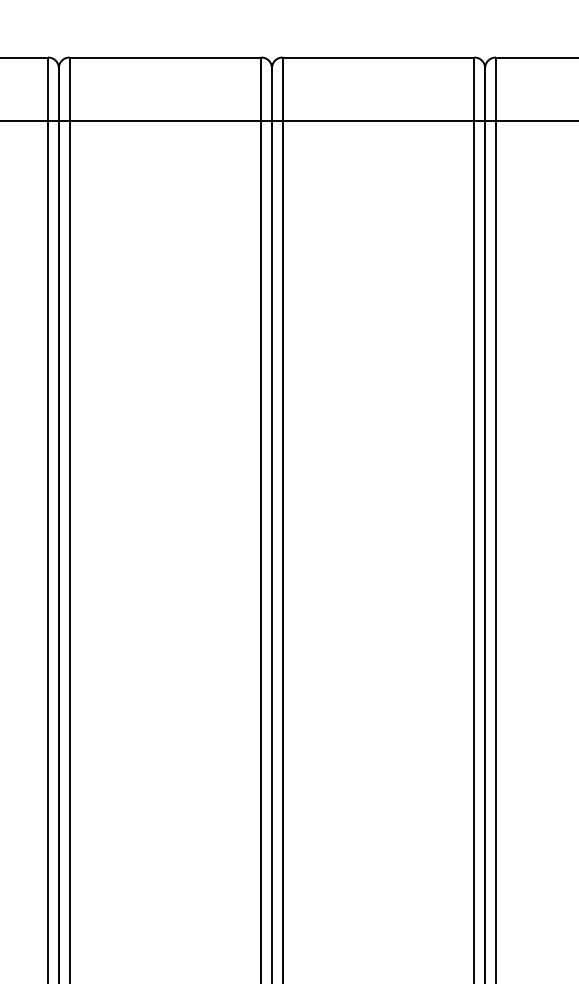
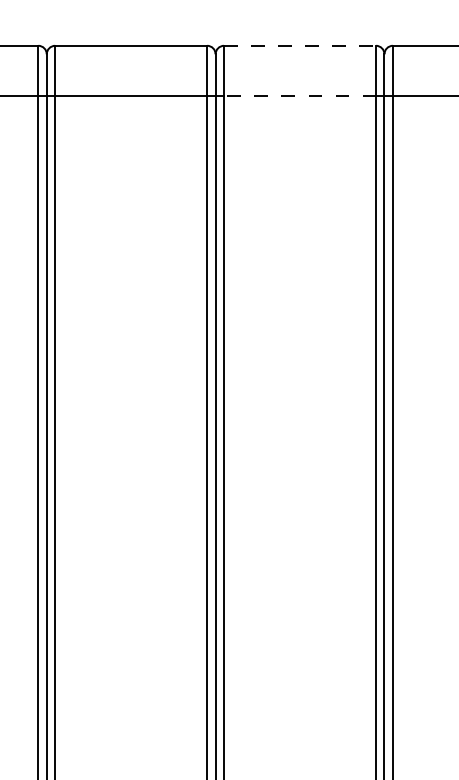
line: (378, 57) -> (300, 45), solid -> dashed
line: (378, 121) -> (300, 96), solid -> dashed

